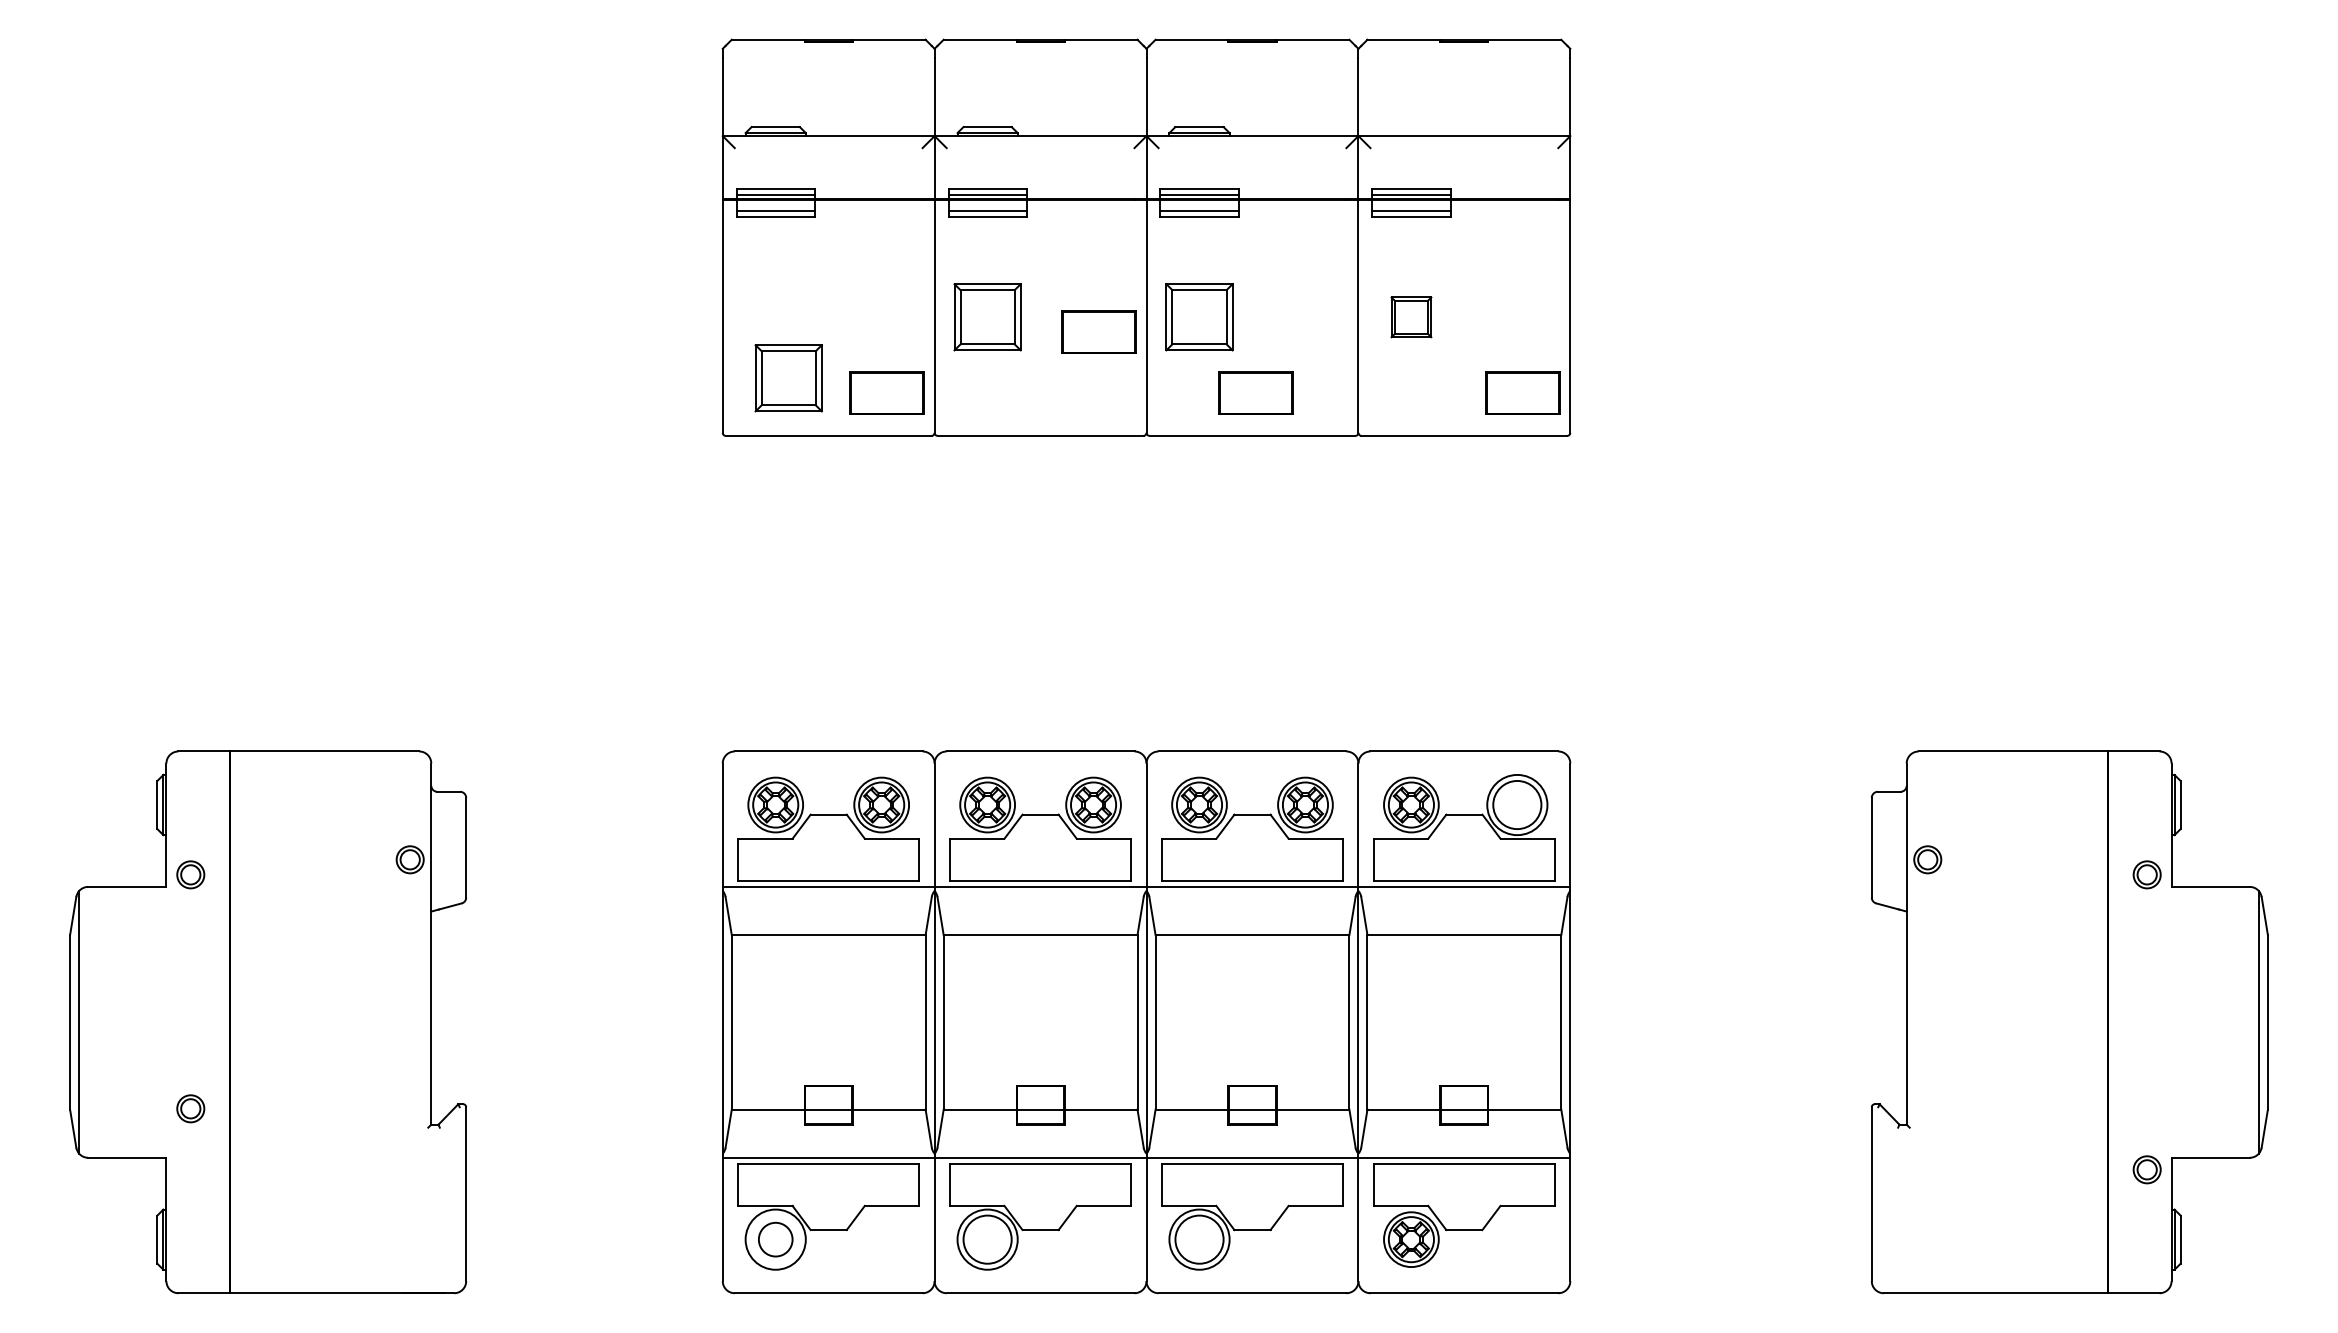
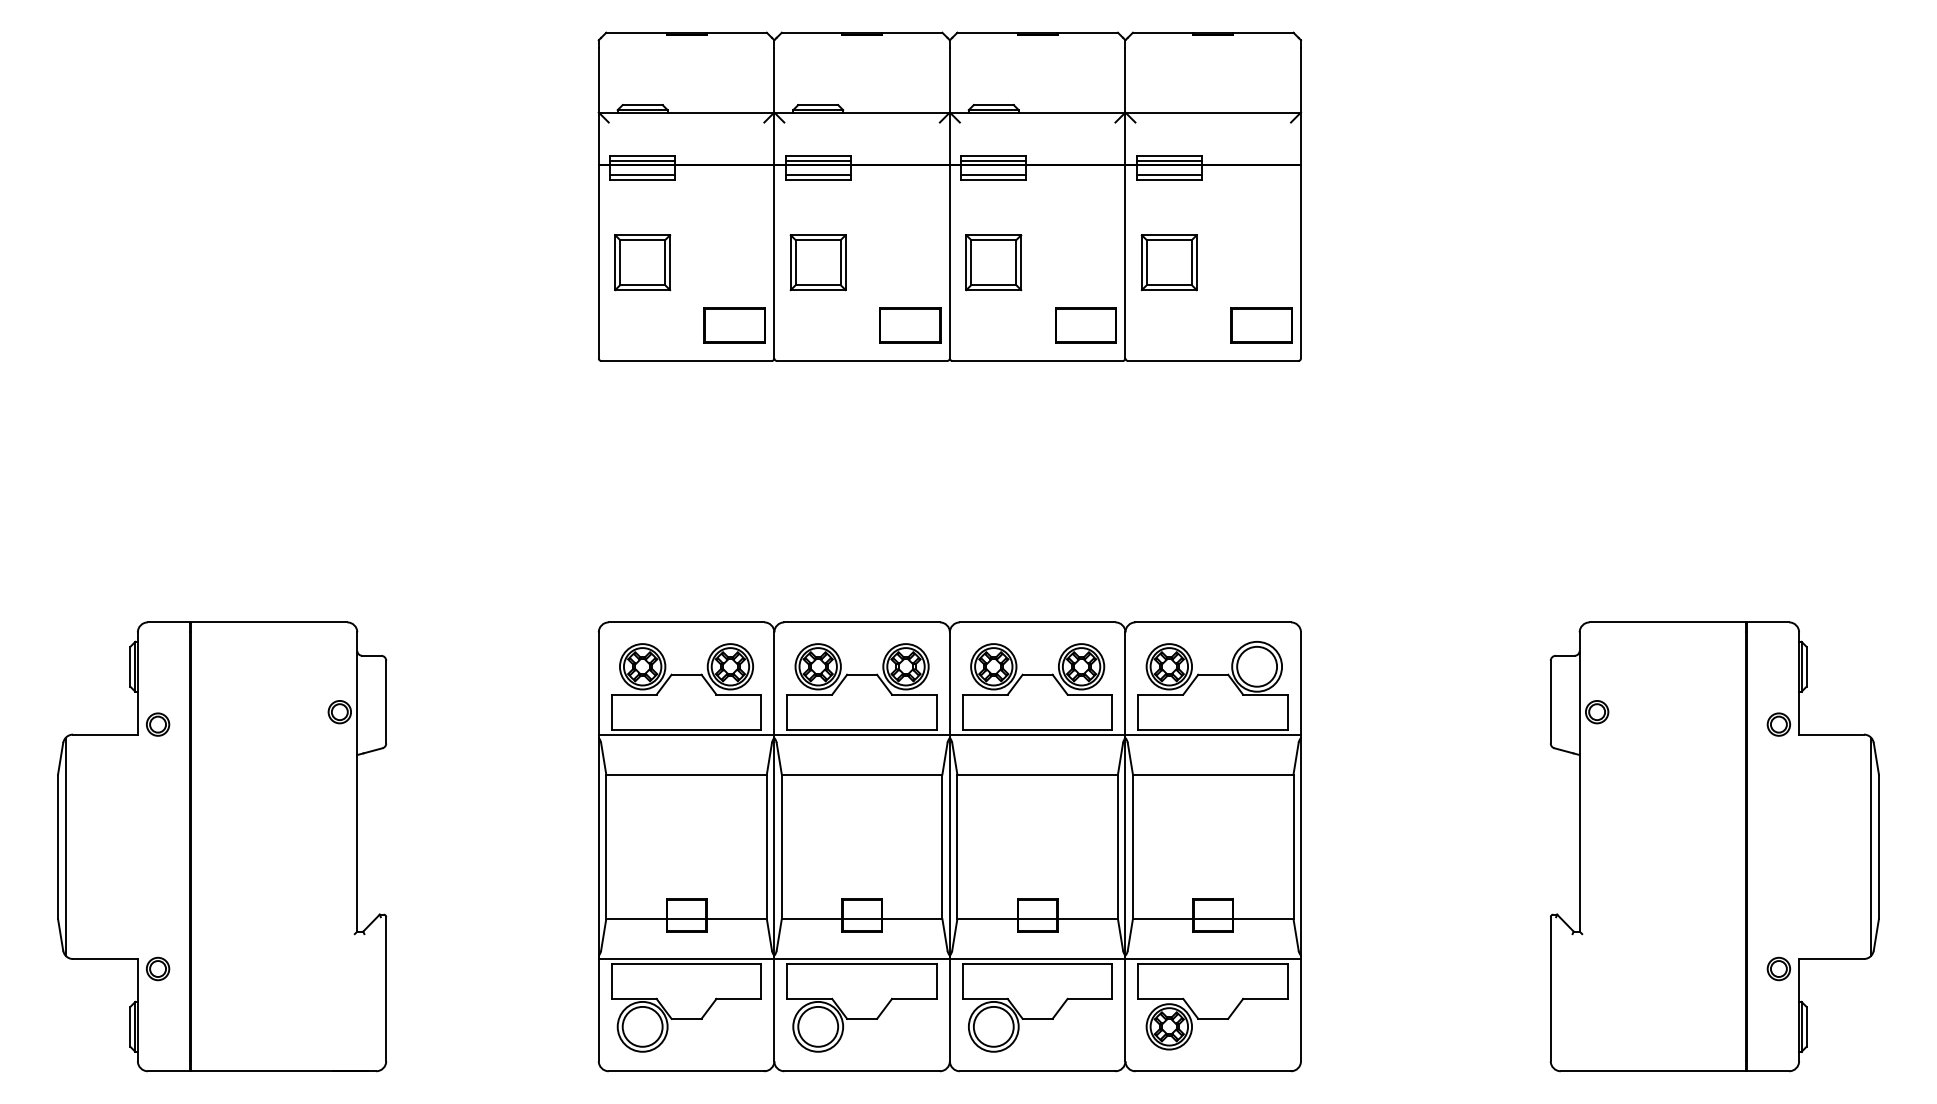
part: (1411, 317) -> (1169, 262), size x1.67
part: (1098, 331) -> (910, 324), moved
part: (788, 378) -> (642, 262), moved
part: (1255, 392) -> (1085, 324), moved
part: (190, 1108) -> (157, 968), moved
circle: (775, 1239) -> (642, 1026), size x1.43

